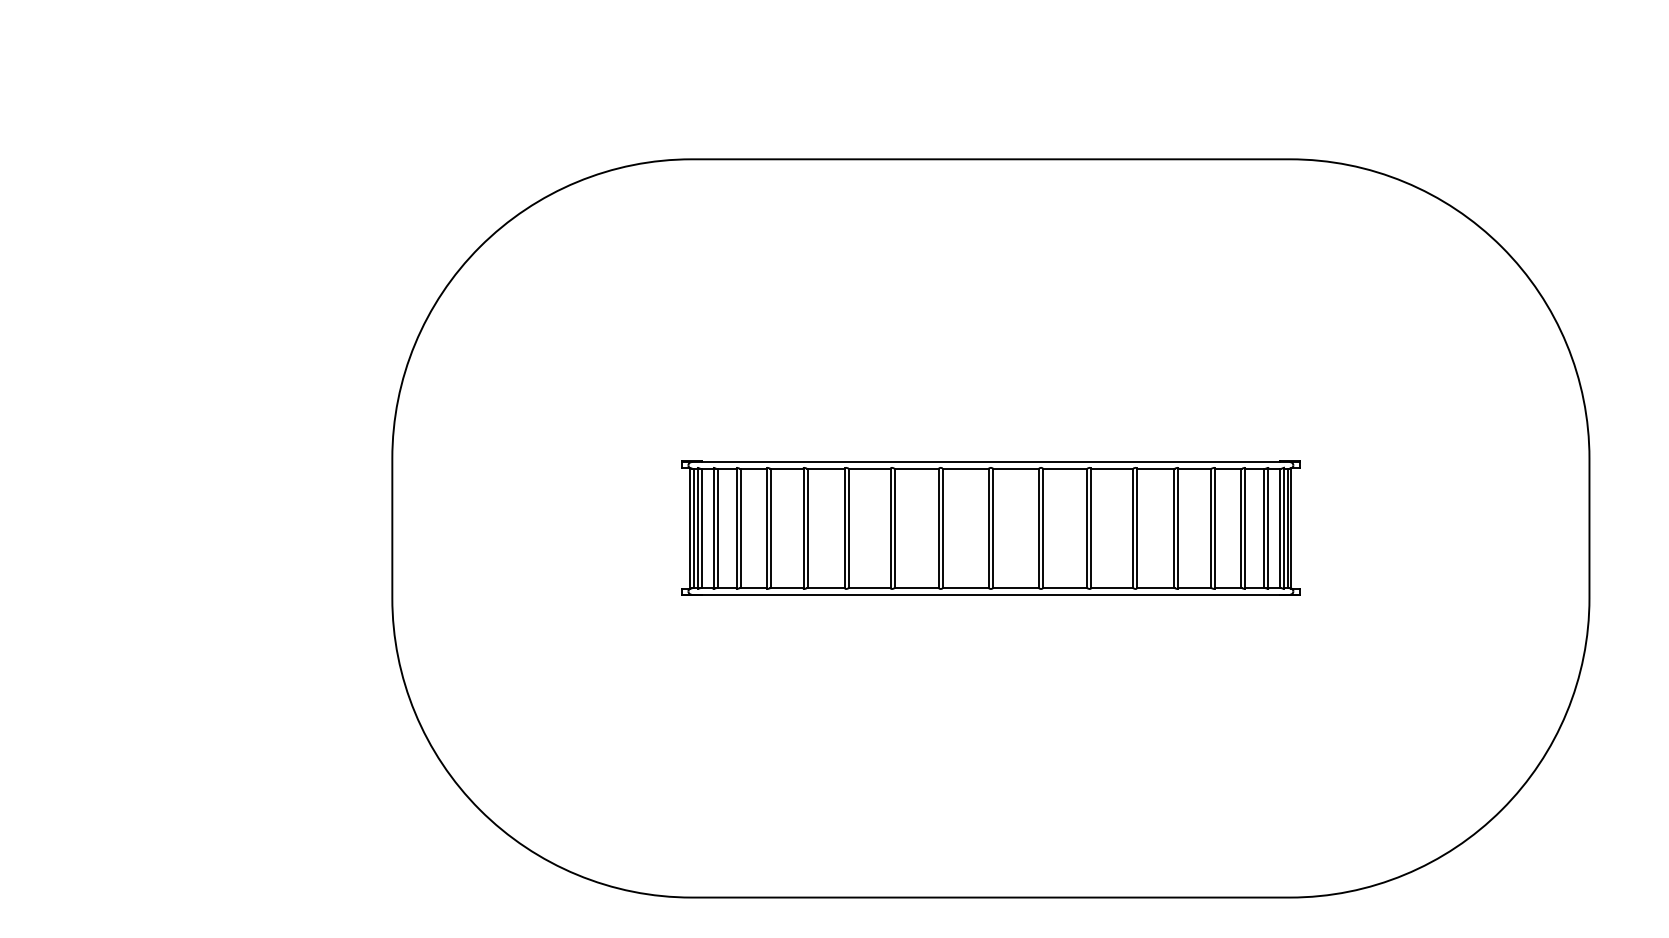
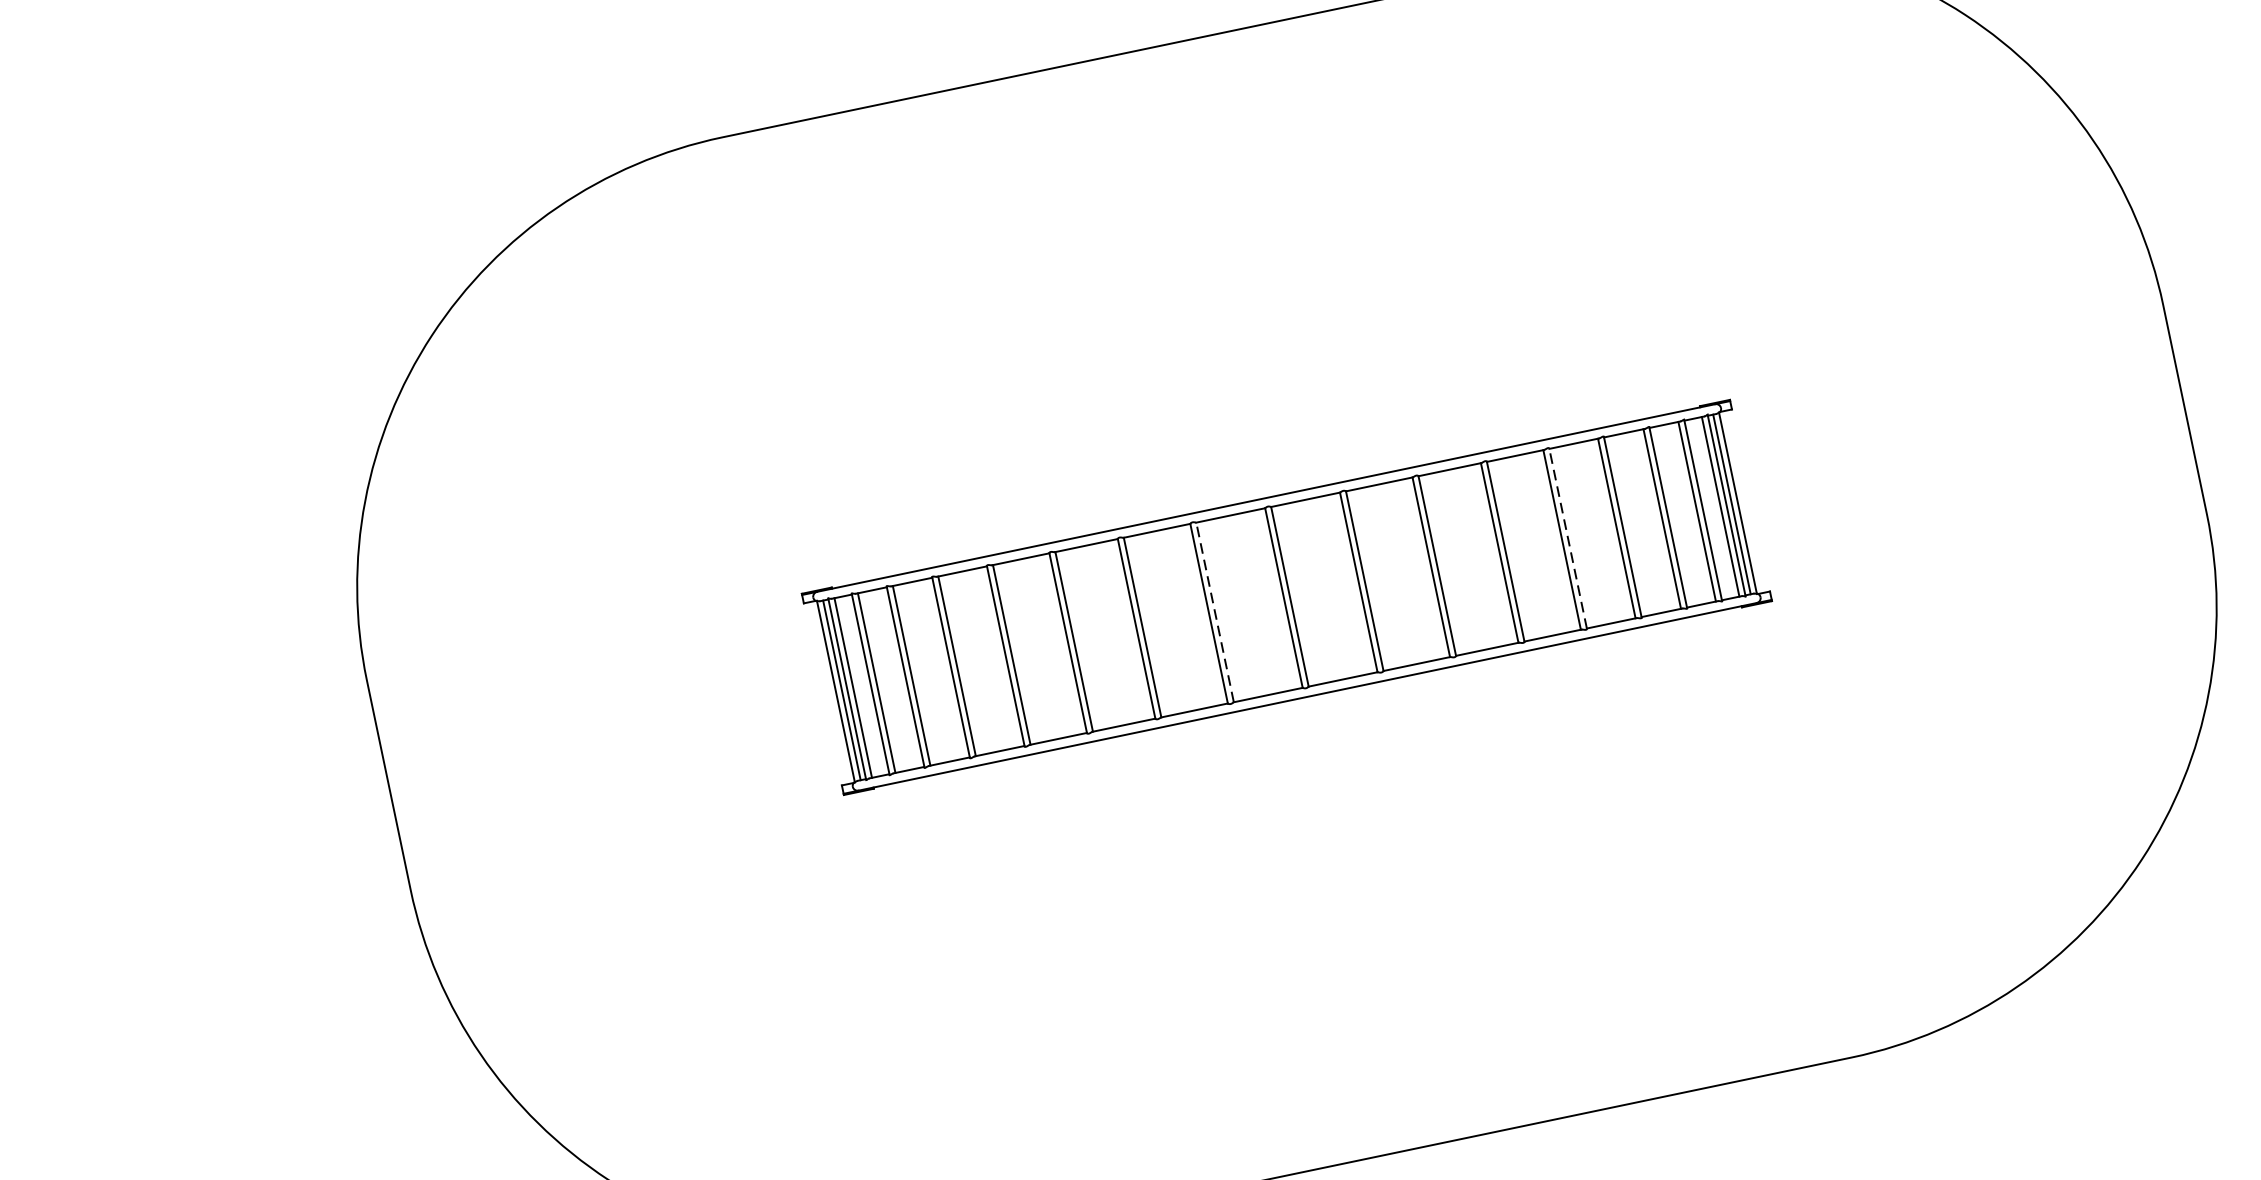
line: (1178, 527) -> (1568, 537), solid -> dashed
line: (943, 528) -> (1215, 612), solid -> dashed

